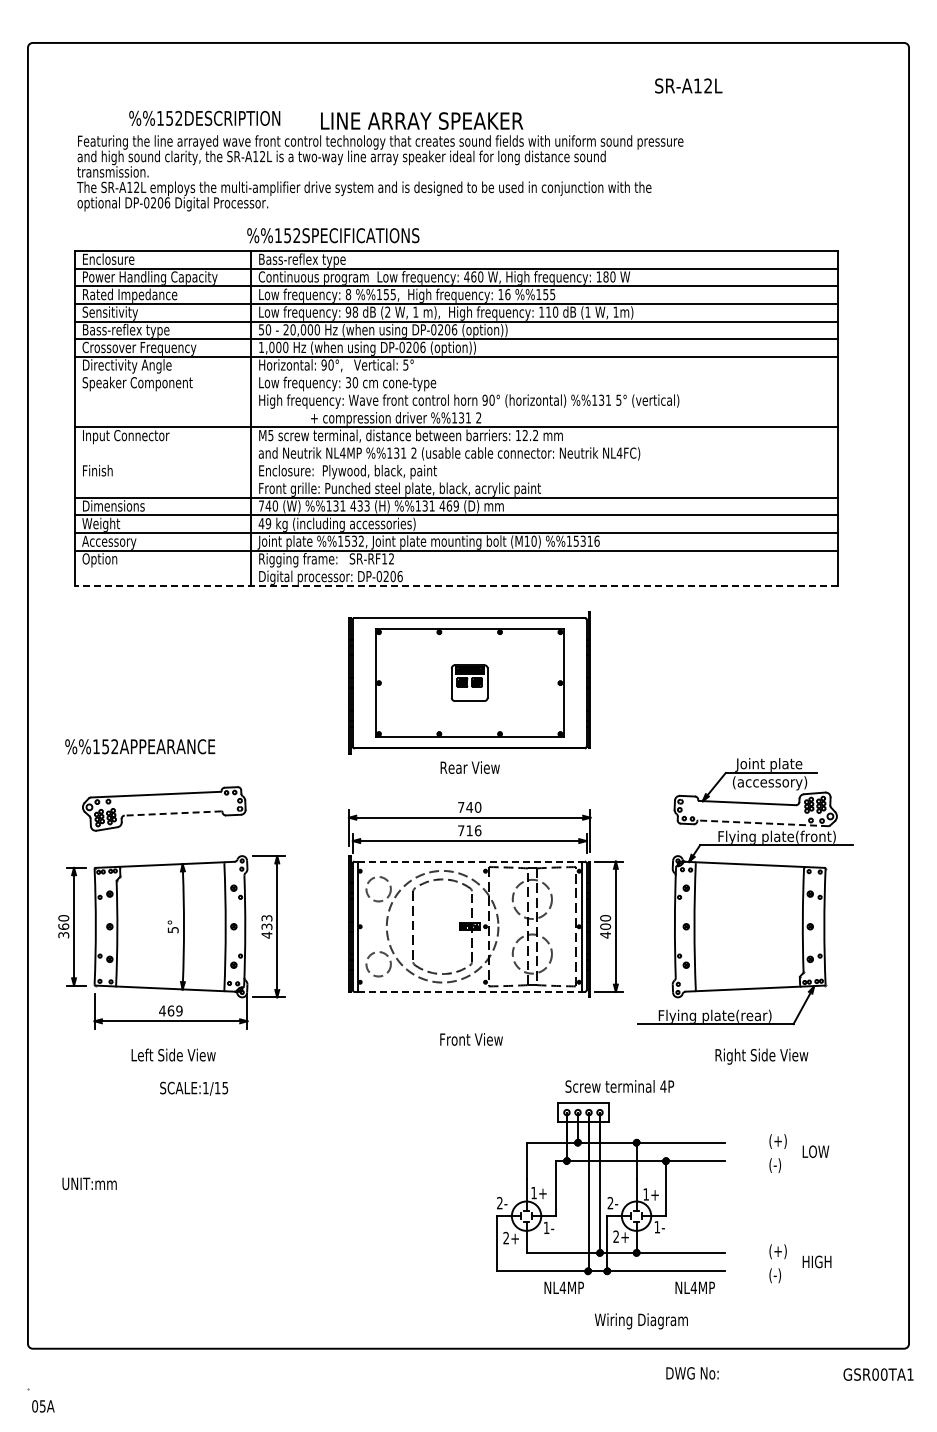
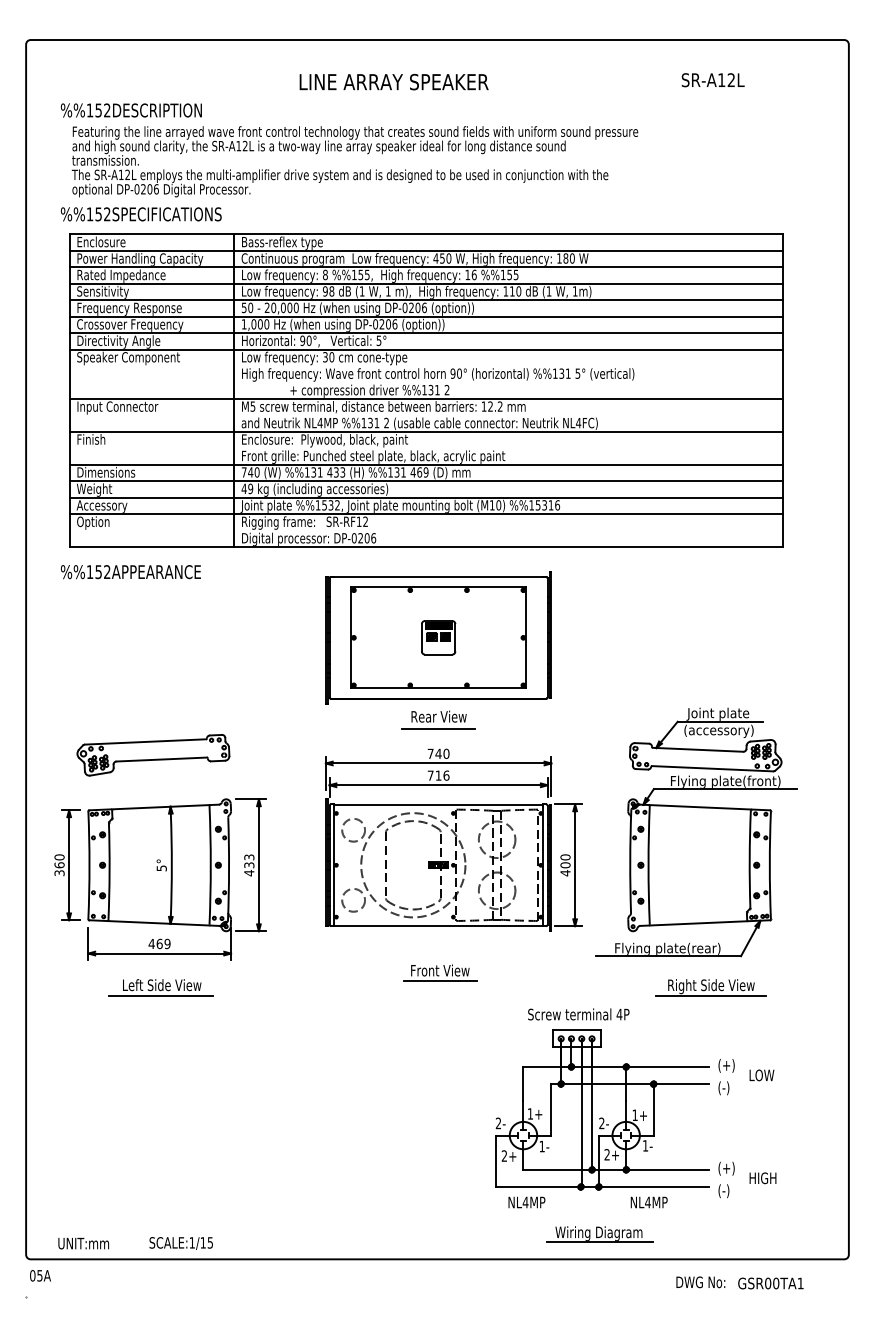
text: (688, 85) -> (712, 79), moved
text: (204, 117) -> (131, 109), moved
text: (422, 120) -> (394, 81), moved
text: (333, 235) -> (141, 214), moved
text: (473, 276) -> (442, 258), 460 -> 450
text: (387, 311) -> (361, 290), (2 -> (1
text: (139, 330) -> (130, 308), Bass-reflex type -> Frequency Response
line: (456, 374) -> (426, 349), added
line: (456, 462) -> (426, 431), added
line: (456, 585) -> (426, 546), dashed -> solid
text: (140, 746) -> (131, 571), moved
line: (469, 780) -> (438, 728), added
line: (172, 813) -> (161, 759), dashed -> solid
line: (763, 823) -> (712, 768), dashed -> solid
line: (469, 861) -> (438, 804), dashed -> solid
line: (469, 991) -> (438, 925), dashed -> solid
line: (471, 1050) -> (440, 980), added
line: (171, 1066) -> (160, 995), added
line: (761, 1066) -> (711, 995), added
text: (194, 1088) -> (181, 1243), moved
text: (89, 1183) -> (83, 1243), moved
part: (610, 1188) -> (601, 1109), moved
line: (642, 1330) -> (599, 1242), added
text: (692, 1373) -> (700, 1282), moved
text: (878, 1374) -> (770, 1283), moved
text: (43, 1406) -> (40, 1275), moved

